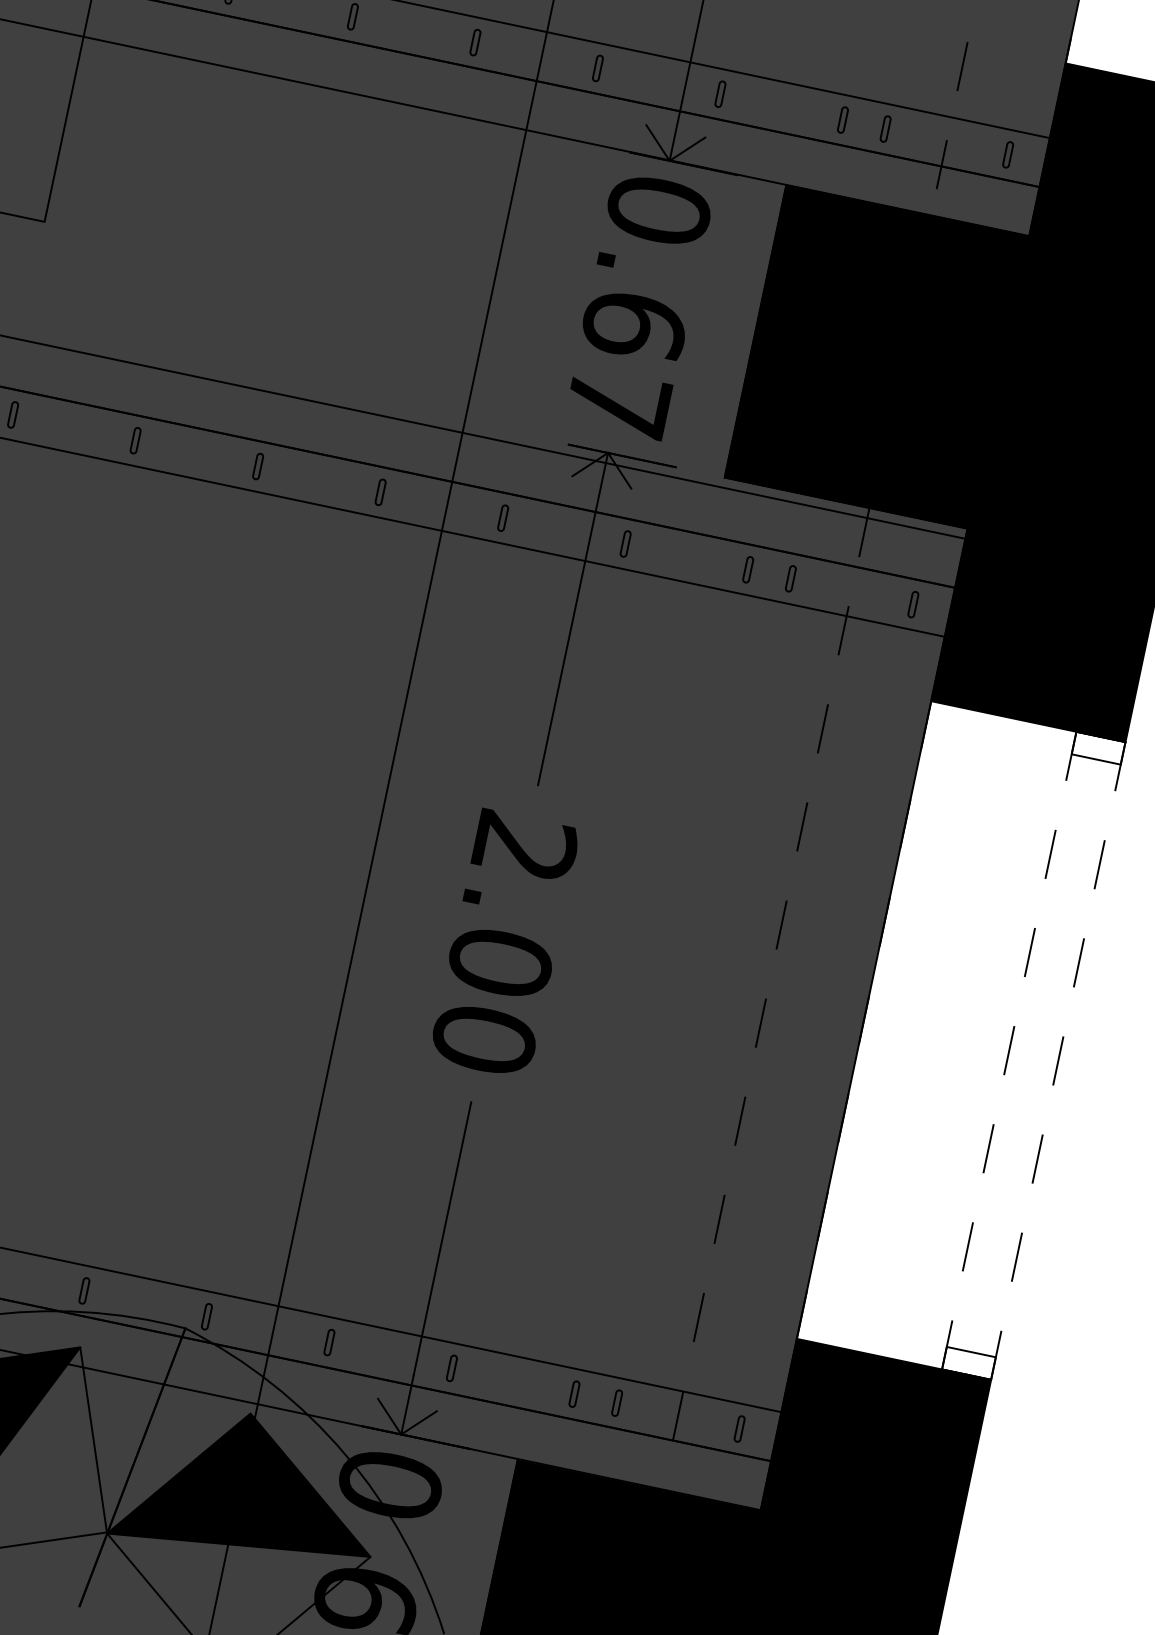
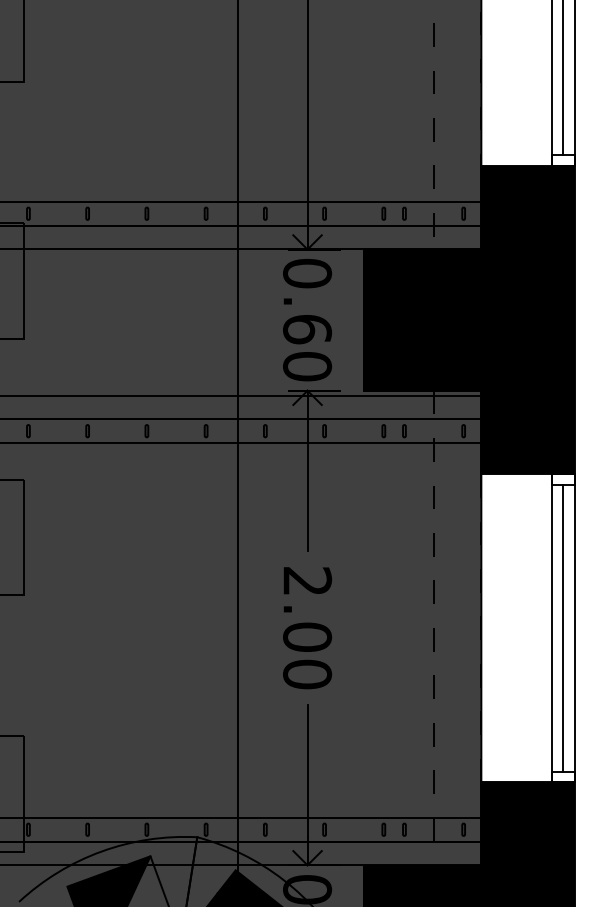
text: (618, 402) -> (307, 366), 0.67 -> 0.60
line: (1009, 1051) -> (551, 628), dashed -> solid
line: (1033, 1056) -> (563, 628), added
line: (1058, 1061) -> (575, 628), dashed -> solid

